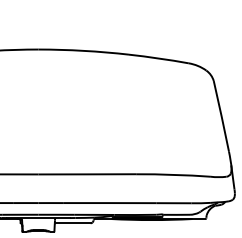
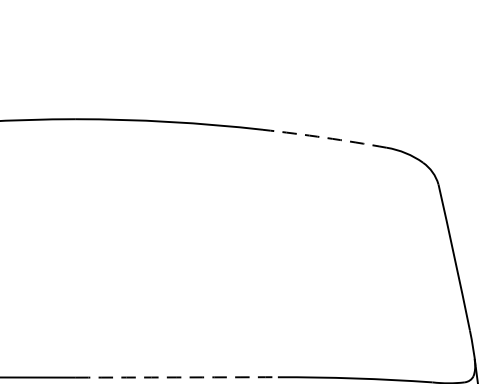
arc: (158, 58) -> (324, 137), solid -> dashed
arc: (87, 174) -> (177, 377), solid -> dashed

